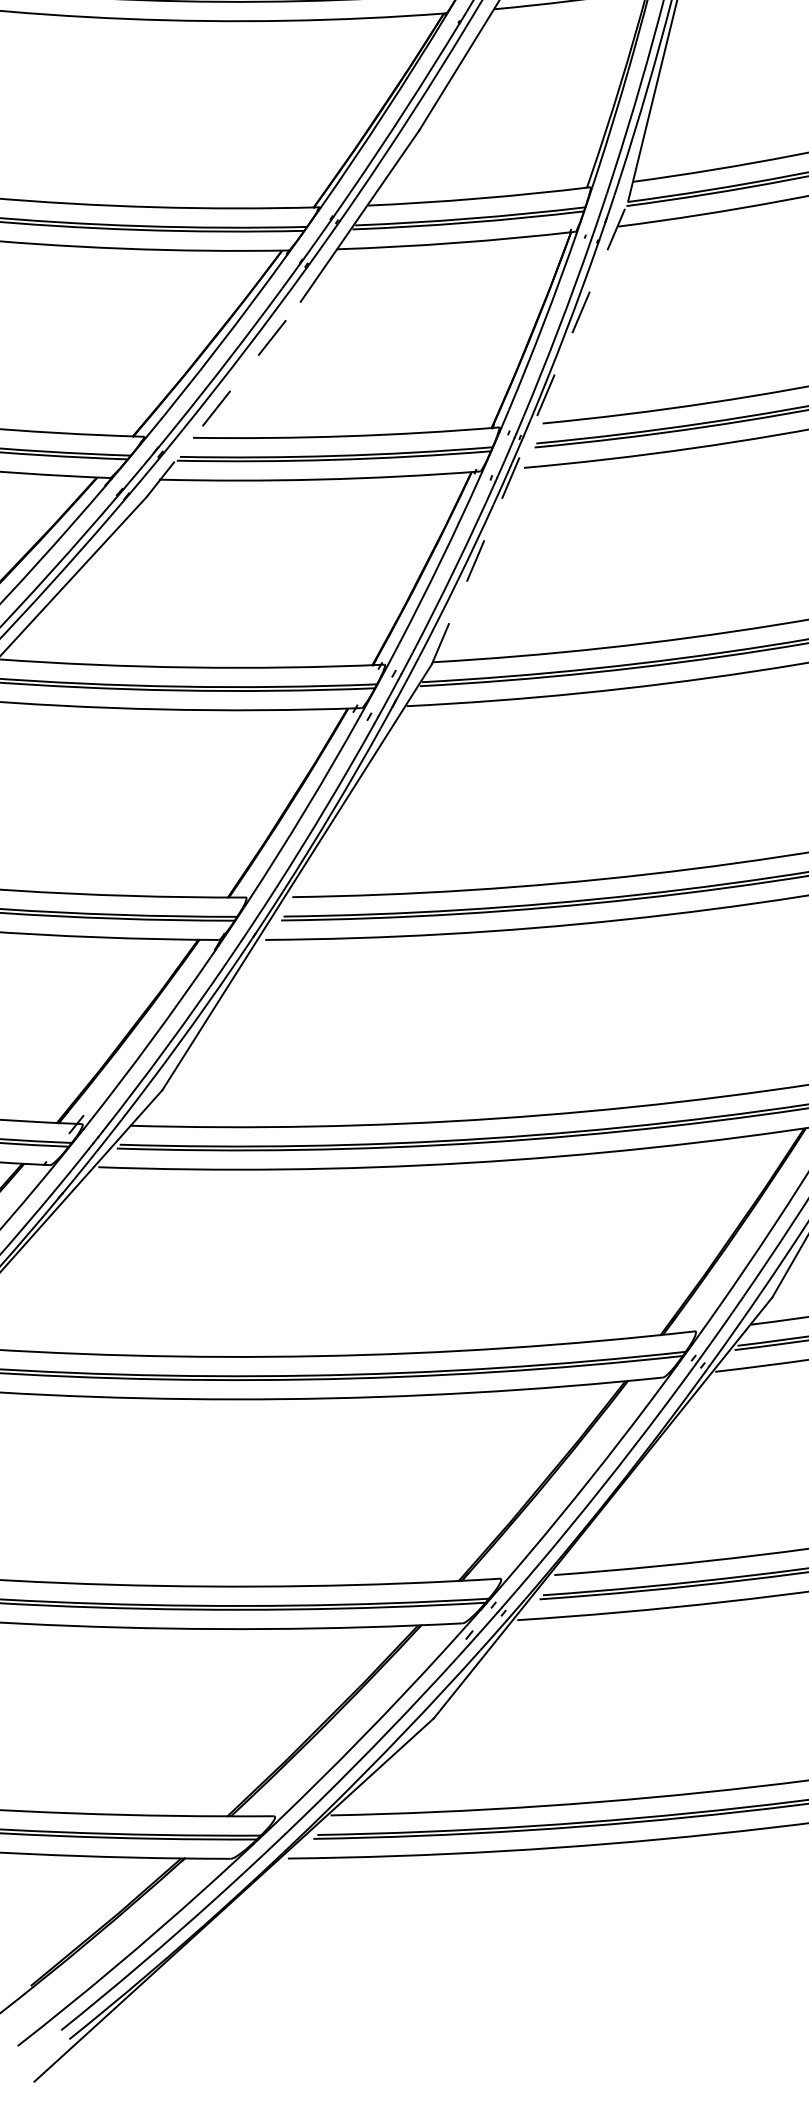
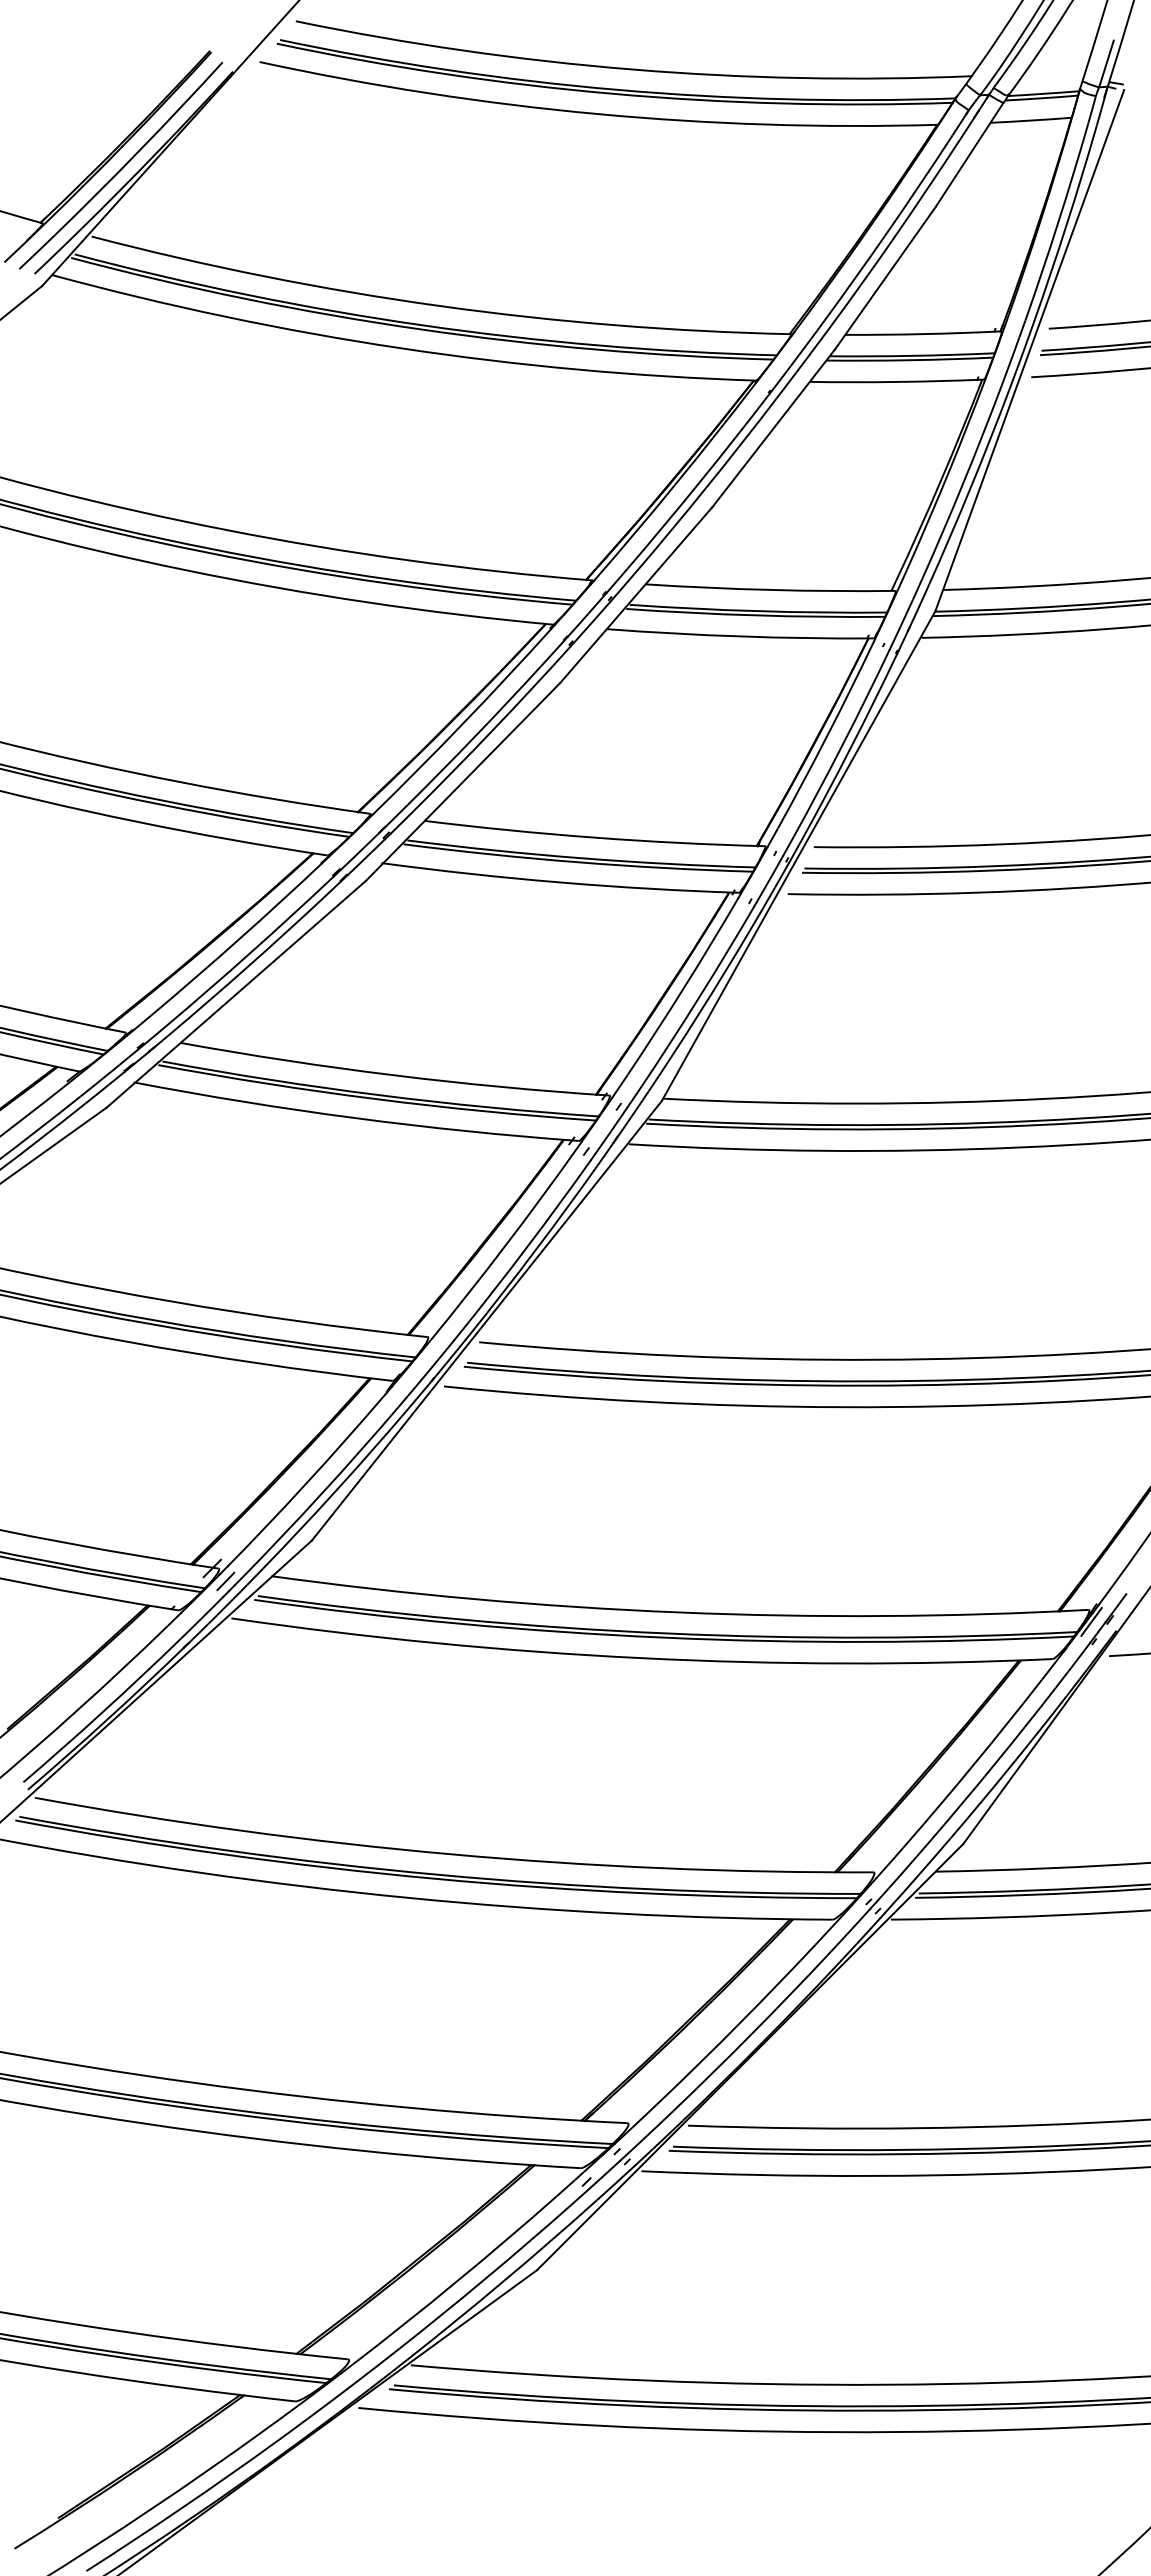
line: (224, 398) -> (463, 781), dashed -> solid
line: (529, 433) -> (798, 856), dashed -> solid
line: (89, 1134) -> (225, 1581), added

